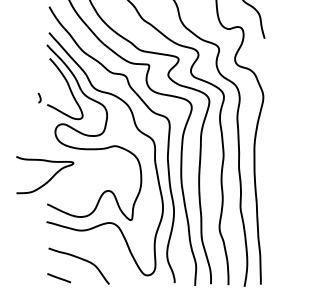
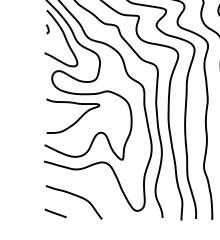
curve: (39, 97) -> (47, 28), moved
curve: (49, 179) -> (77, 120), moved

